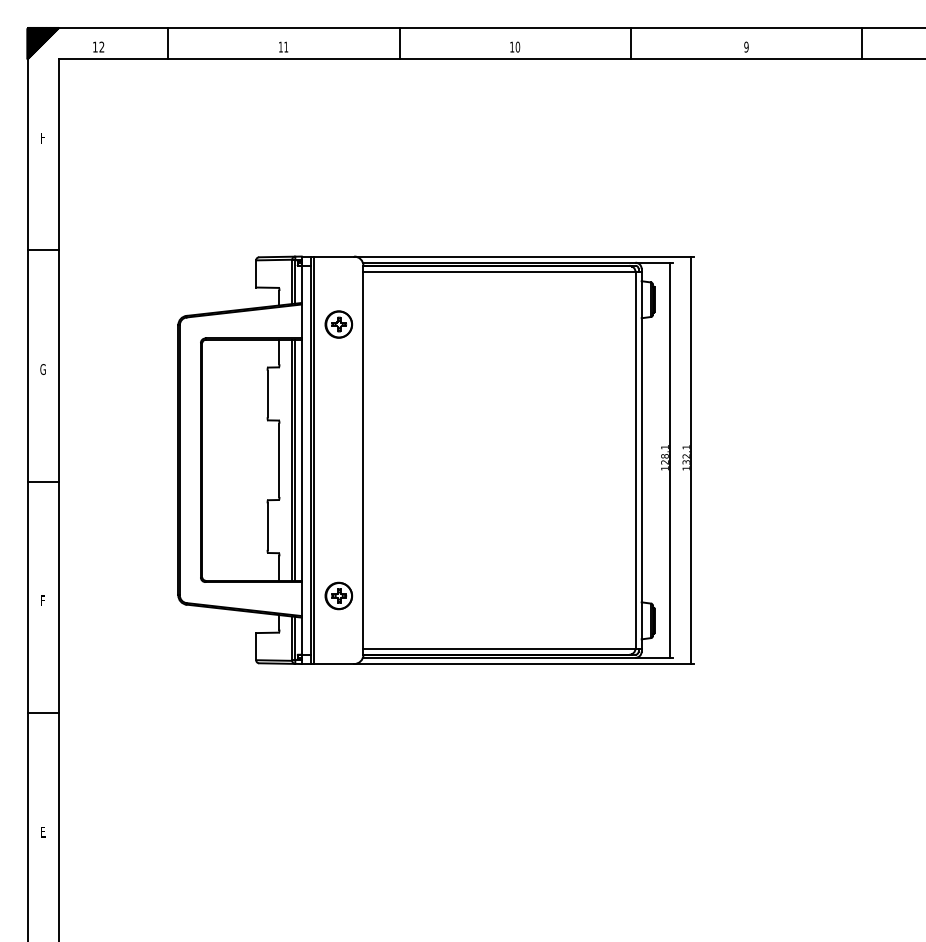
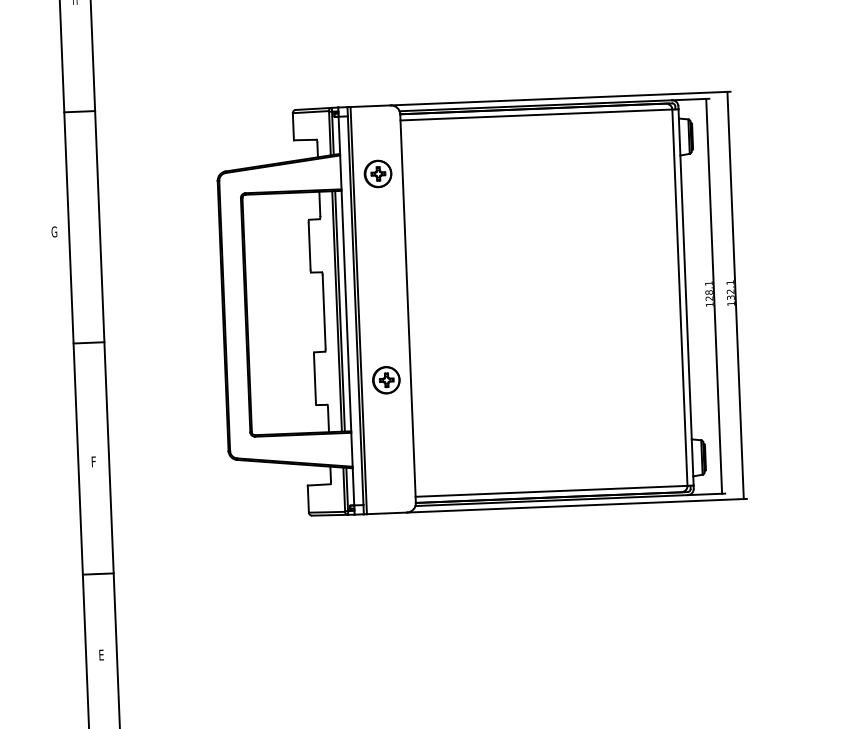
text: (42, 369) -> (53, 231), moved
part: (338, 595) -> (385, 379), moved
text: (43, 832) -> (101, 655), moved

